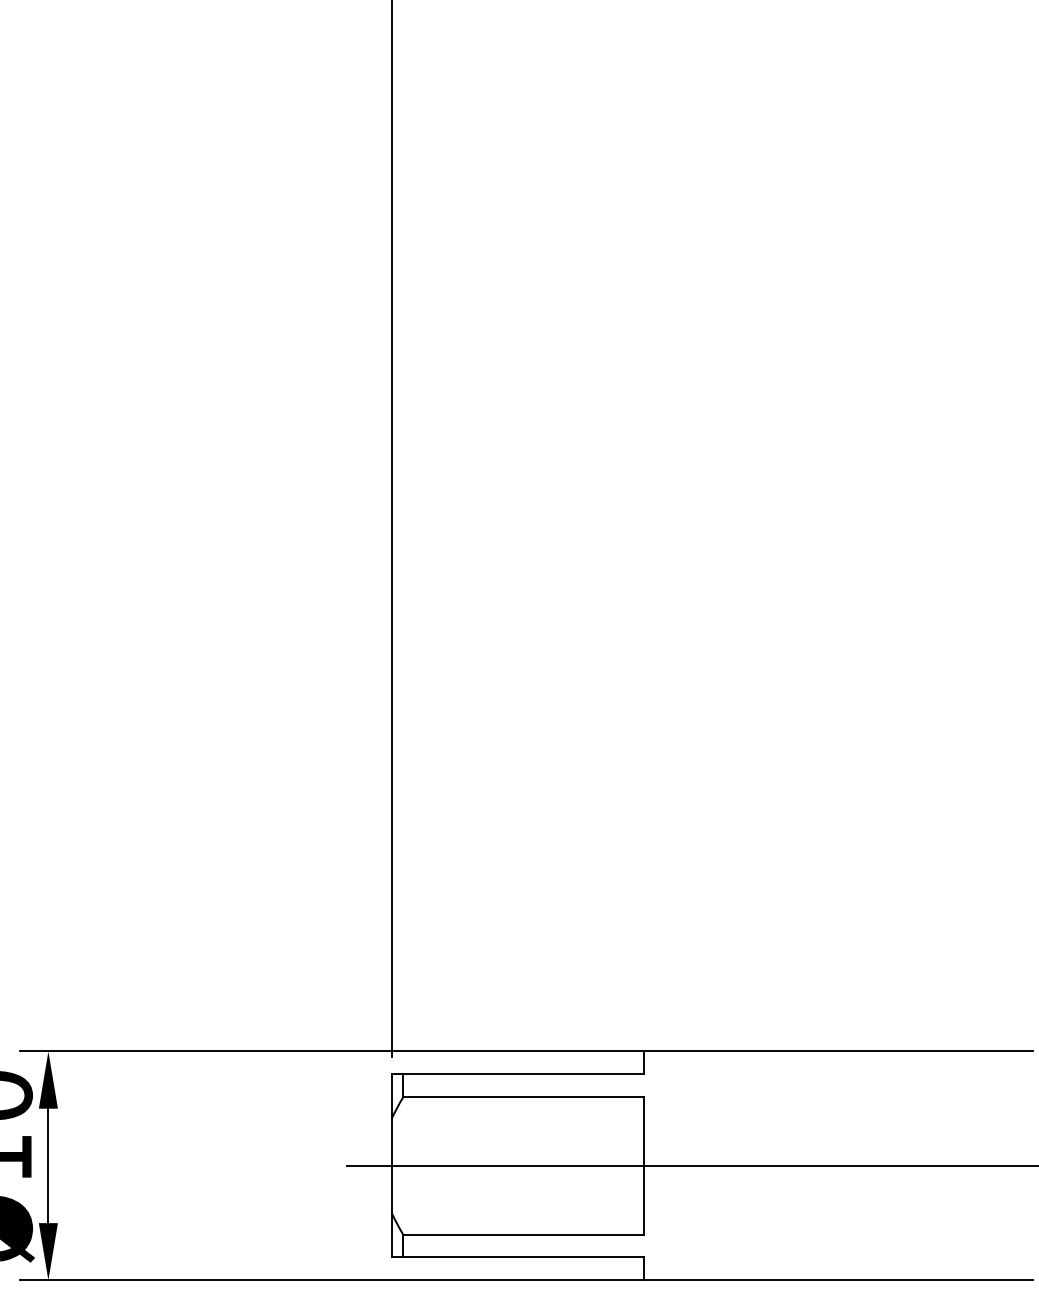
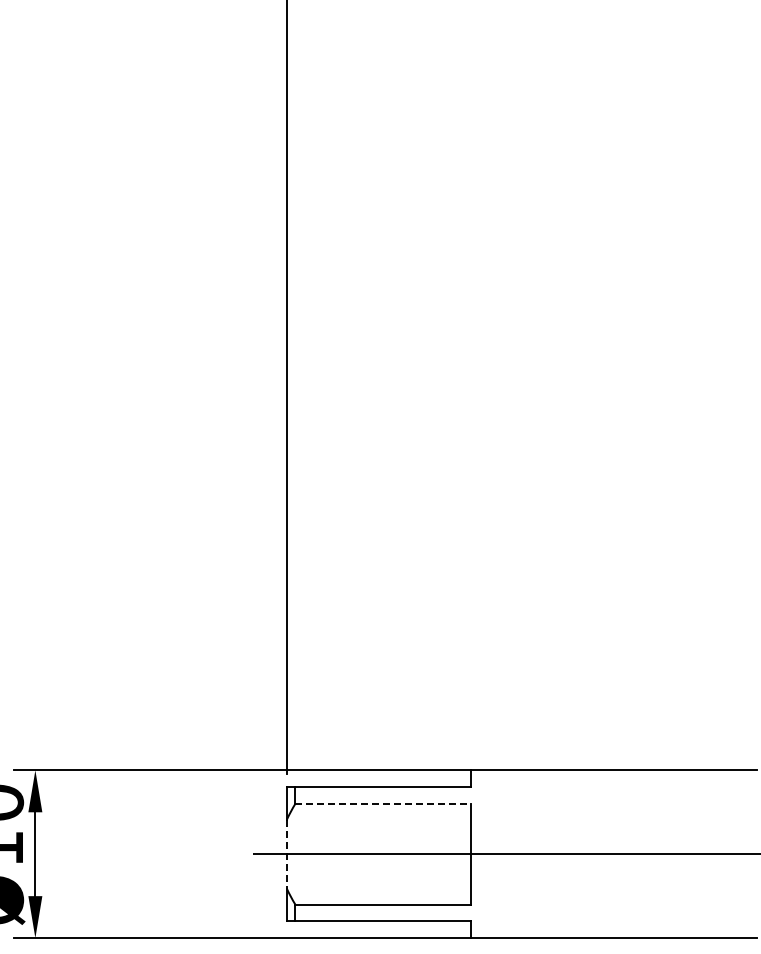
line: (523, 1096) -> (383, 803), solid -> dashed
line: (391, 1166) -> (286, 854), solid -> dashed

